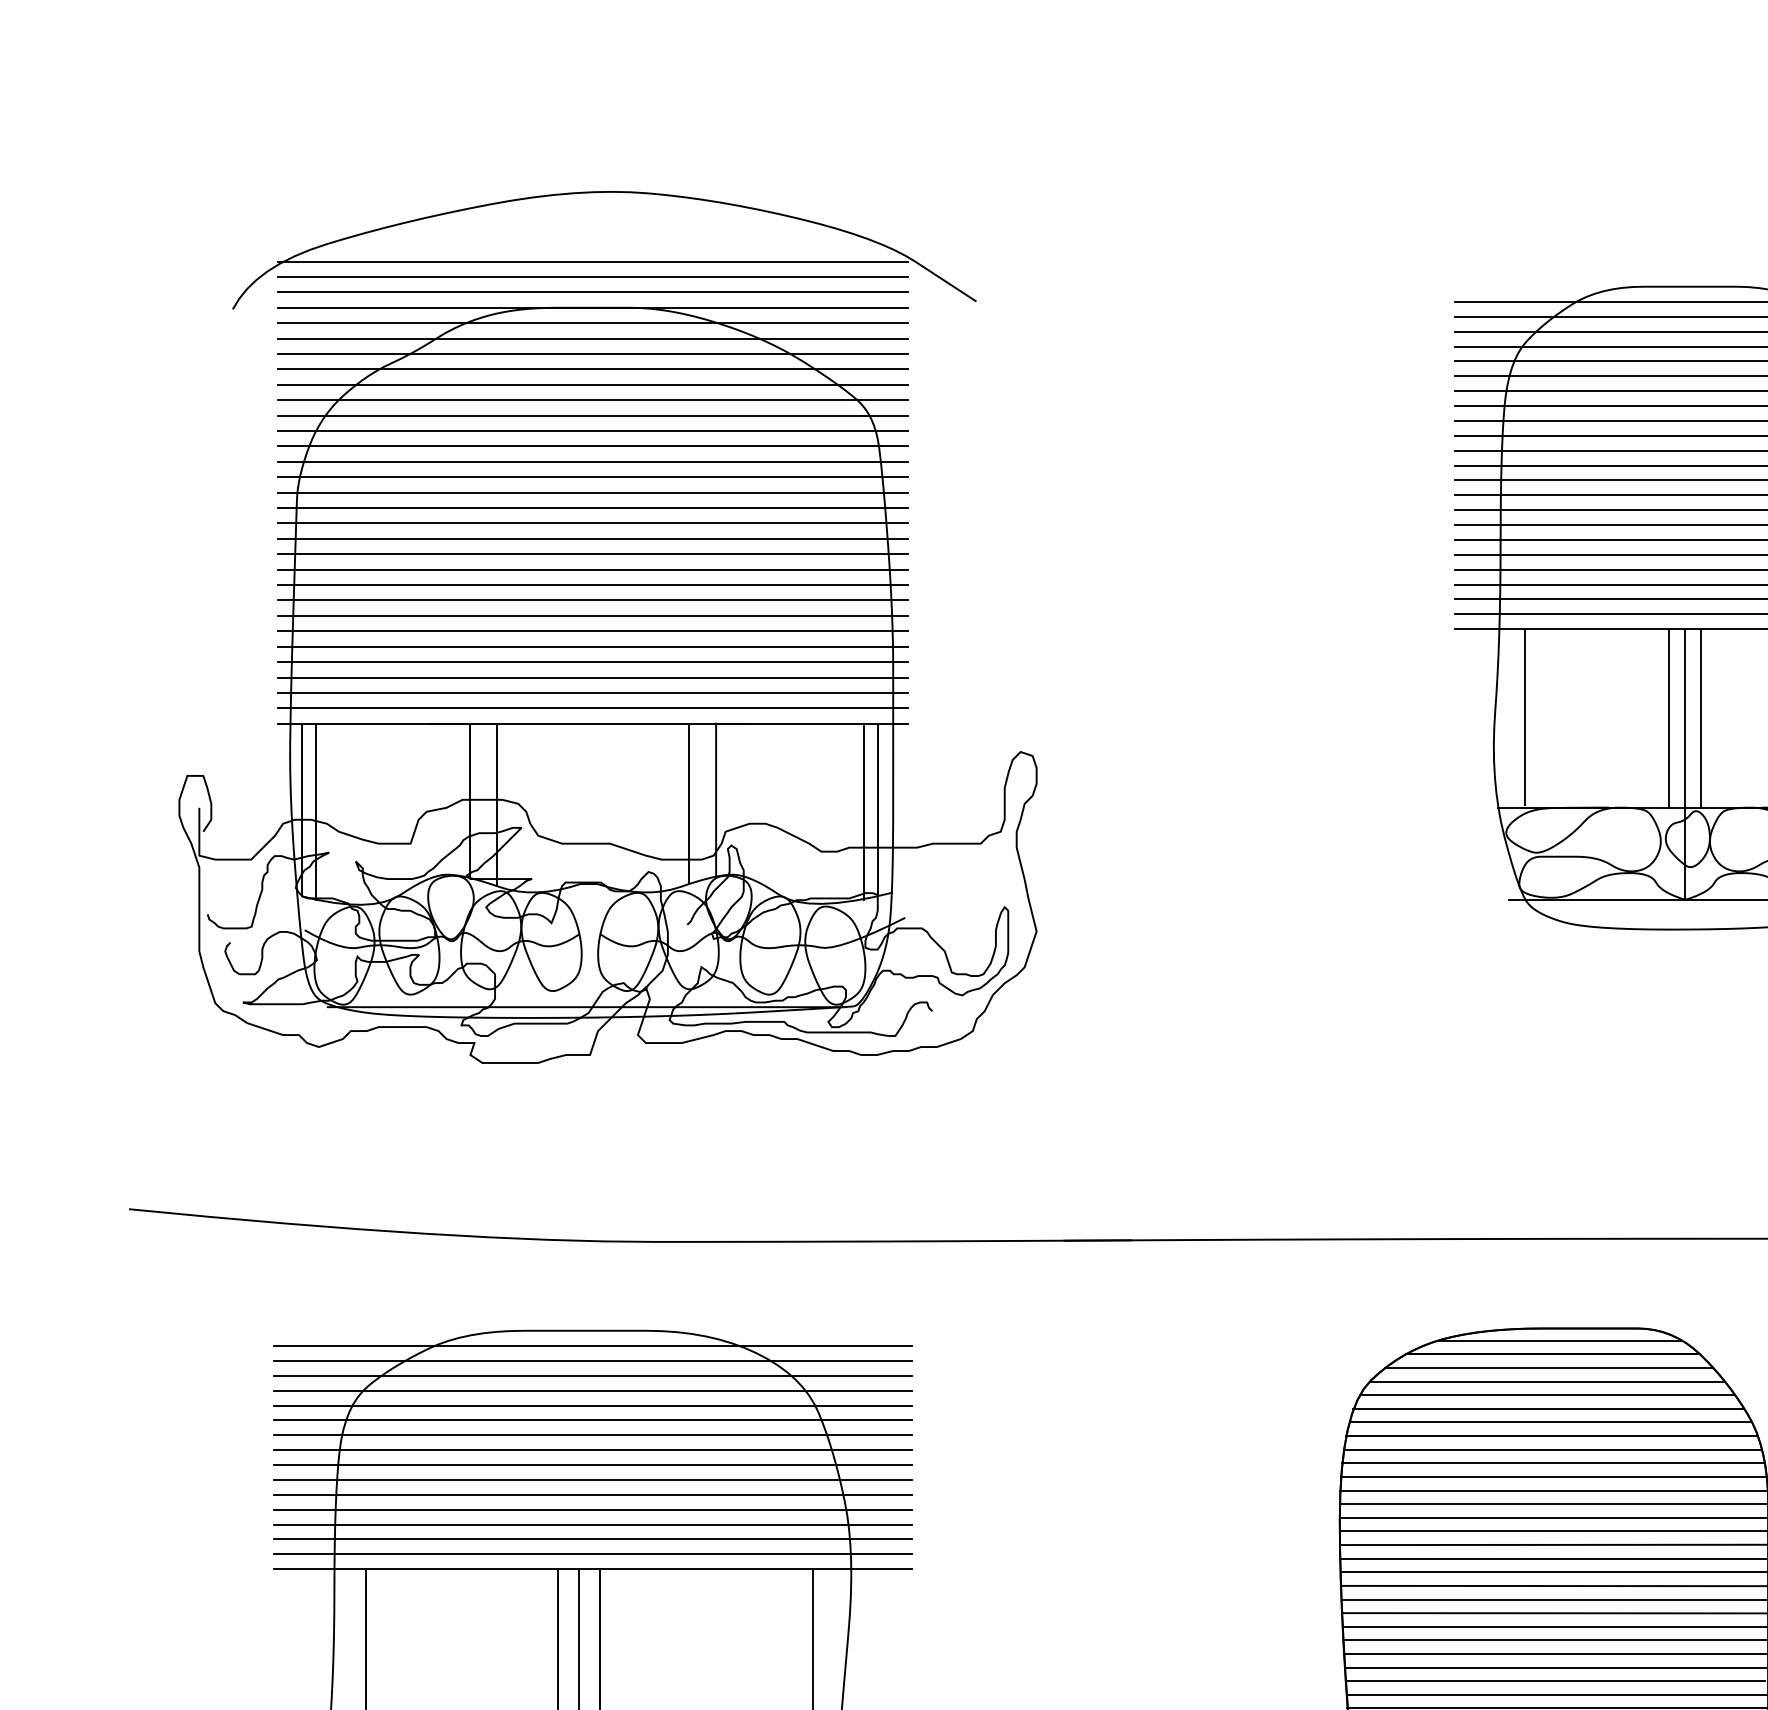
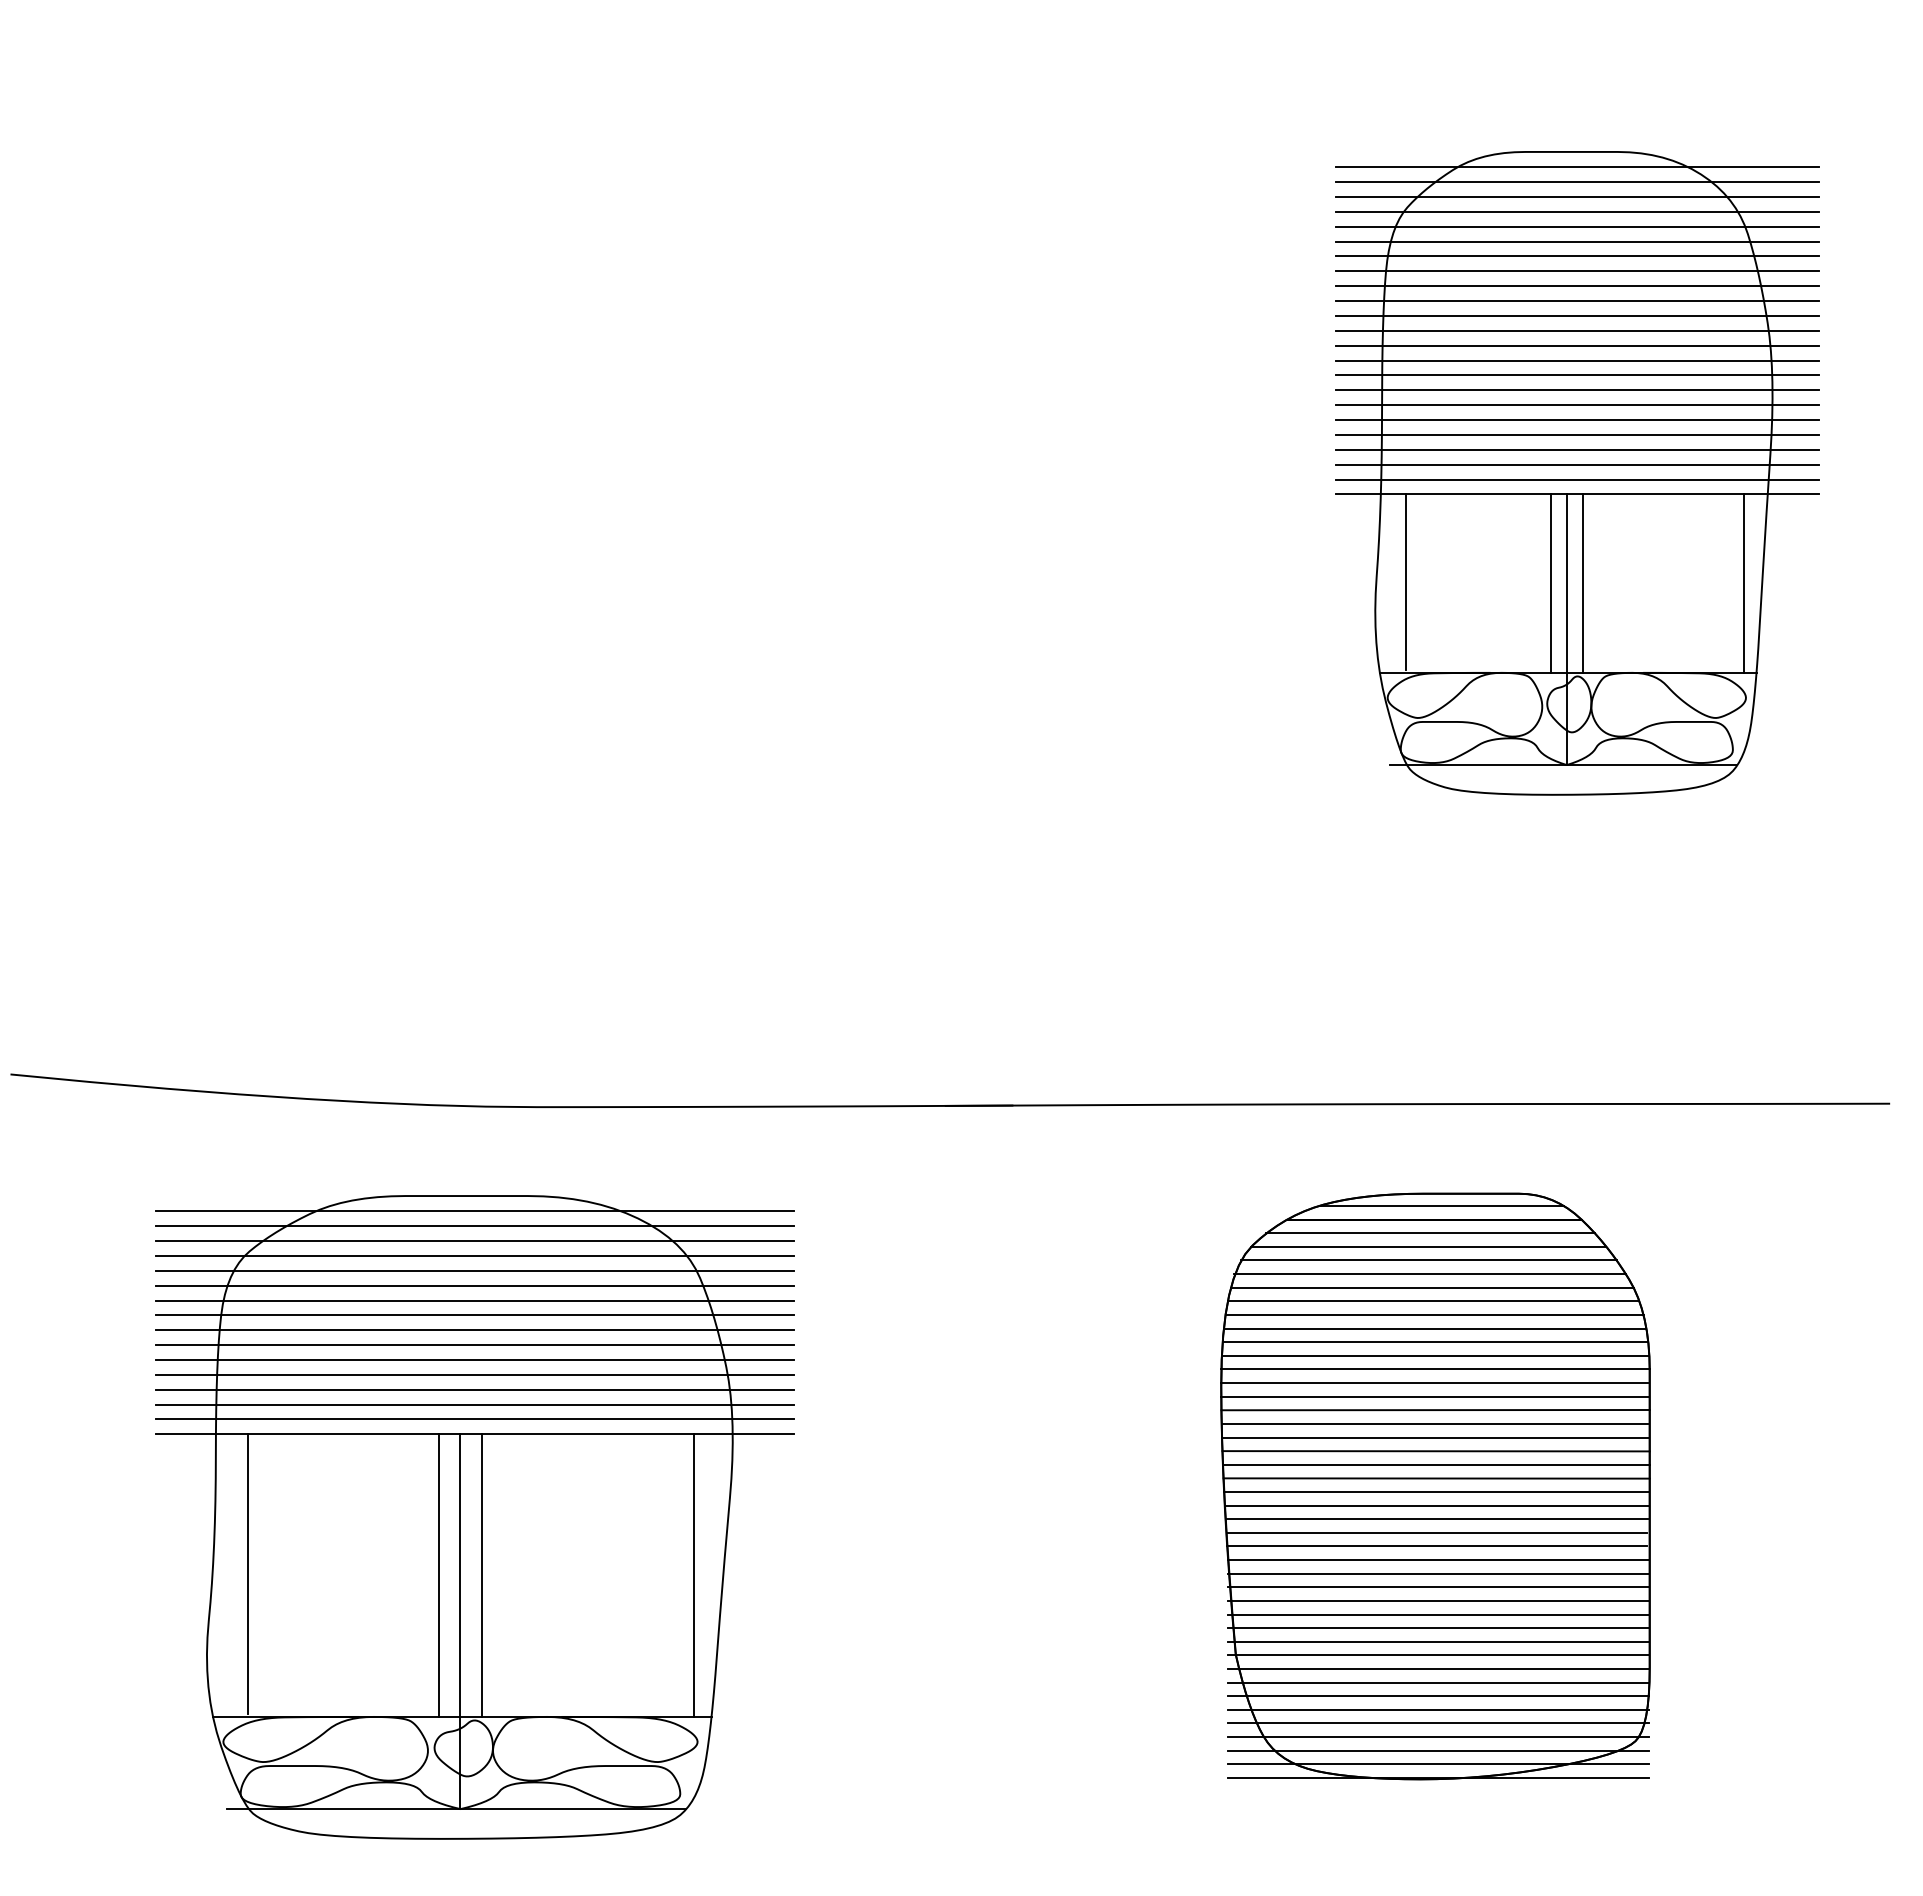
part: (608, 627) -> (489, 492), removed

